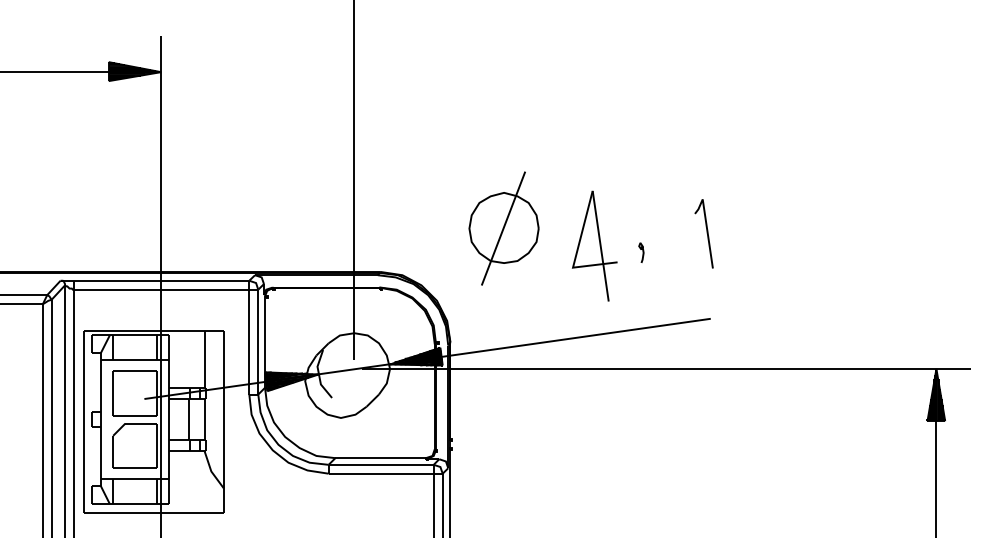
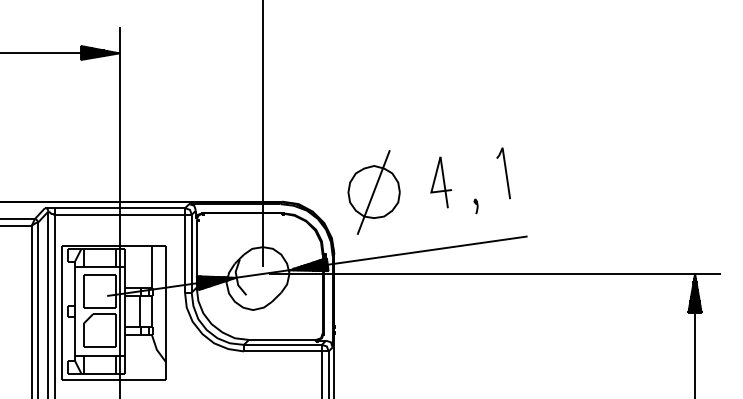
part: (503, 228) -> (373, 192), moved
line: (706, 233) -> (505, 173), moved
part: (594, 246) -> (441, 182), size x0.62
curve: (641, 252) -> (476, 206), moved

